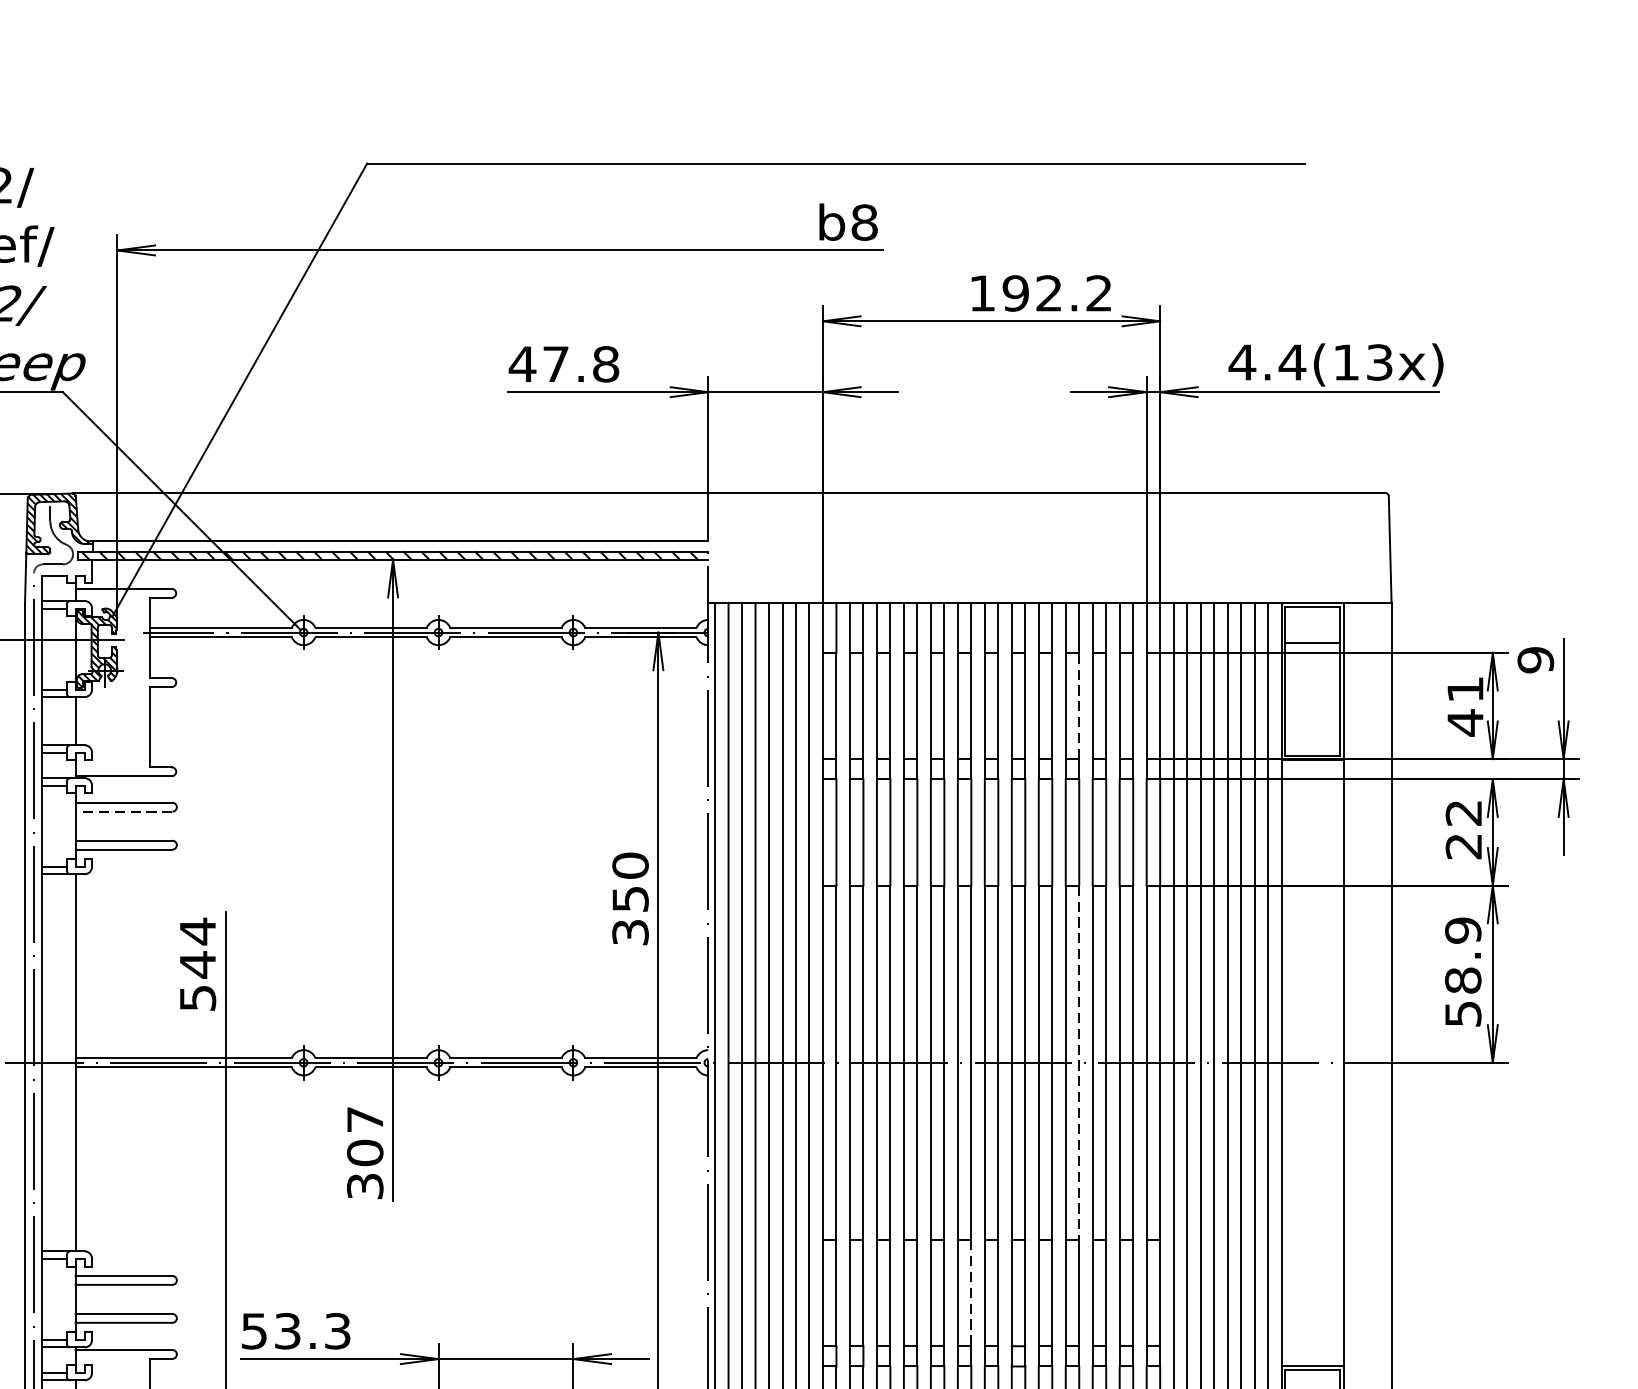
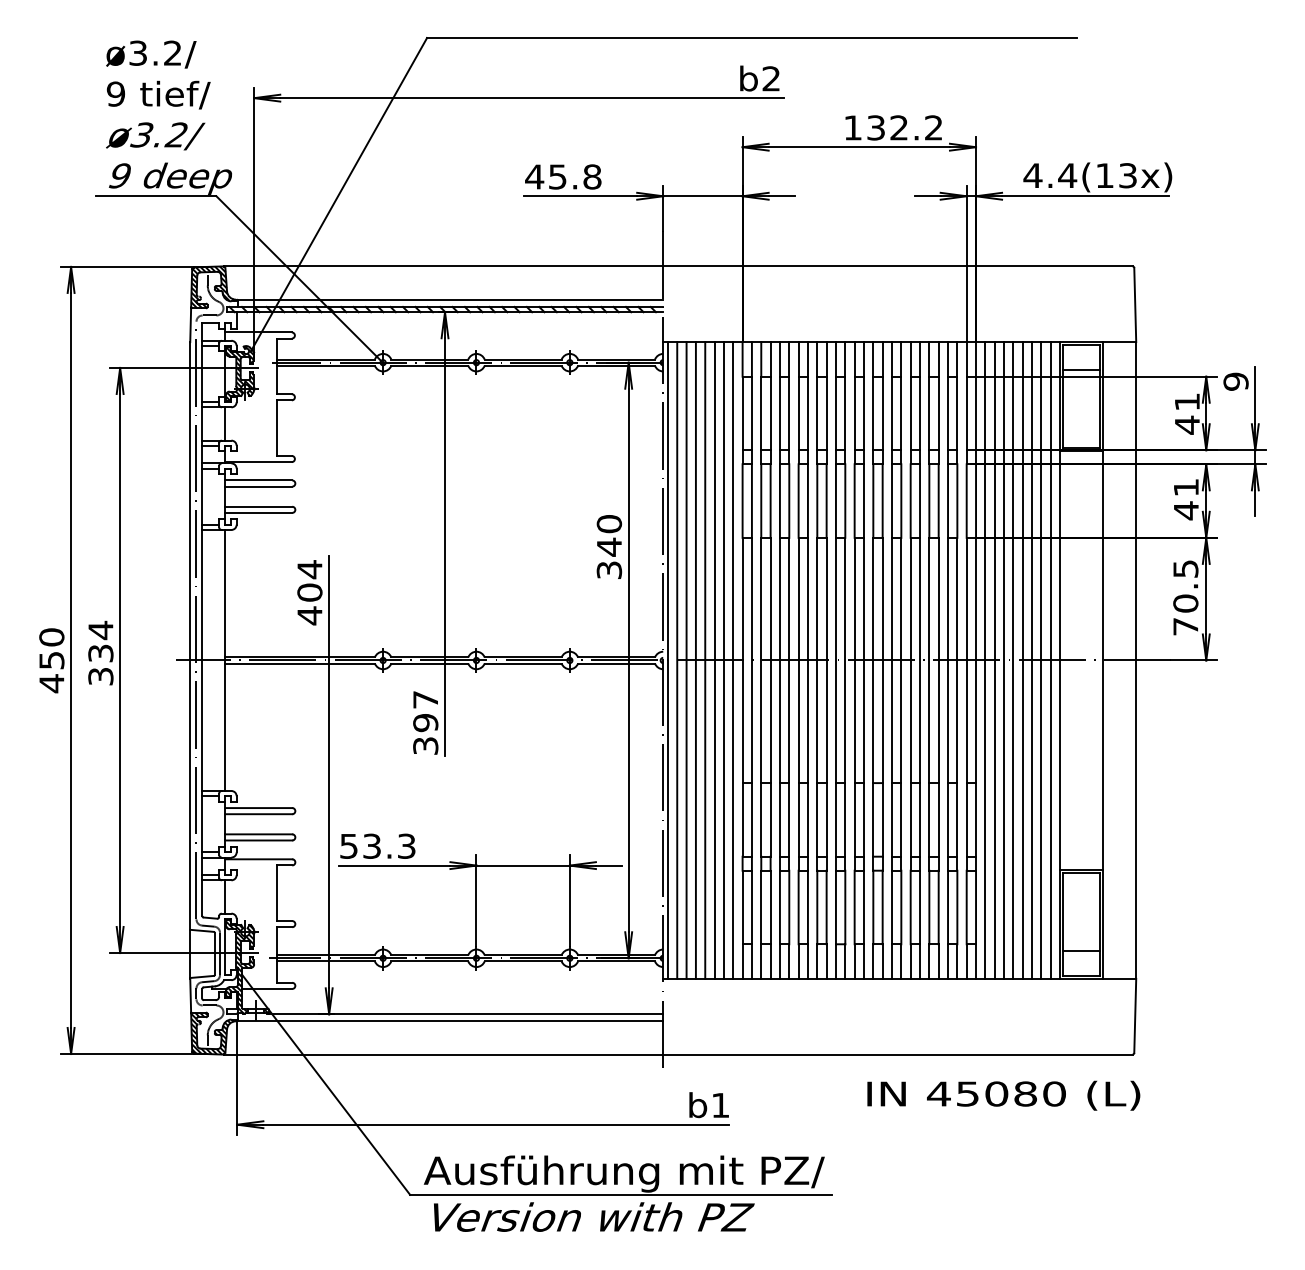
text: (864, 222) -> (771, 78), b8 -> b2
text: (1016, 292) -> (876, 127), 192.2 -> 132.2
text: (555, 363) -> (557, 176), 47.8 -> 45.8
line: (1079, 705) -> (920, 413), dashed -> solid
line: (123, 811) -> (258, 486), dashed -> solid
text: (1462, 830) -> (1185, 499), 22 -> 41
text: (630, 898) -> (609, 546), 350 -> 340
text: (1462, 971) -> (1185, 597), 58.9 -> 70.5
text: (197, 981) -> (309, 604), 544 -> 404
line: (1079, 1062) -> (920, 660), dashed -> solid
text: (364, 1152) -> (425, 722), 307 -> 397
line: (971, 1292) -> (845, 819), dashed -> solid

